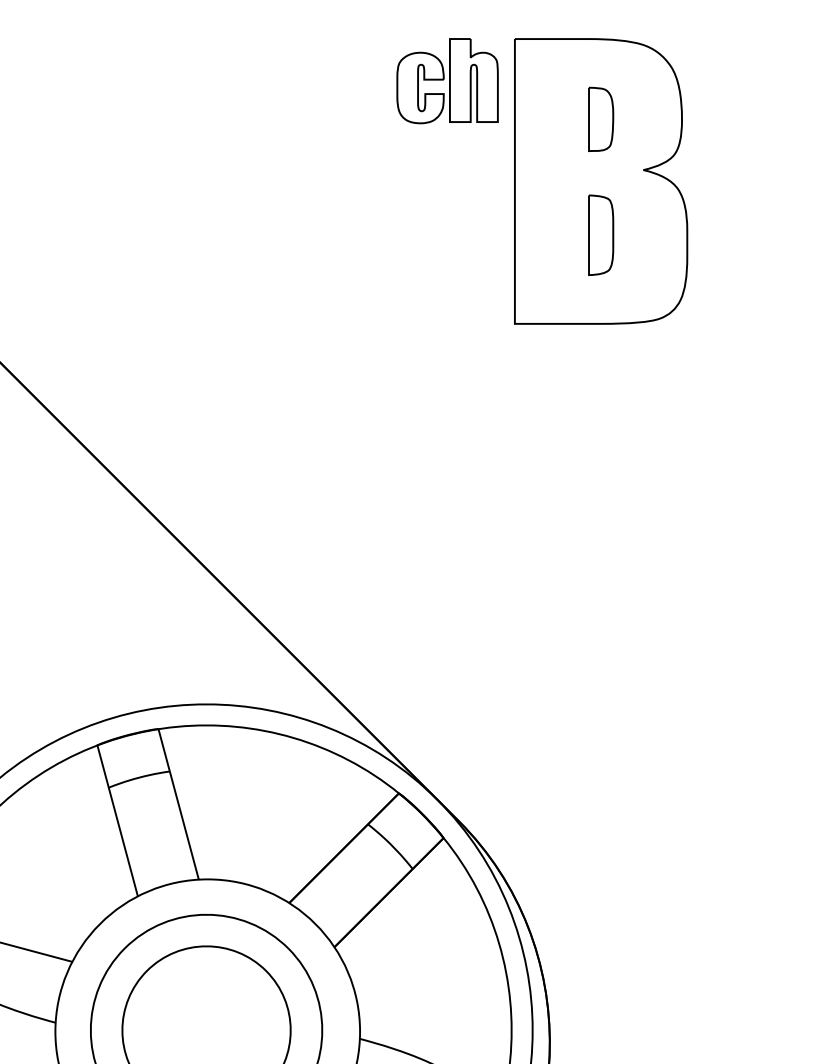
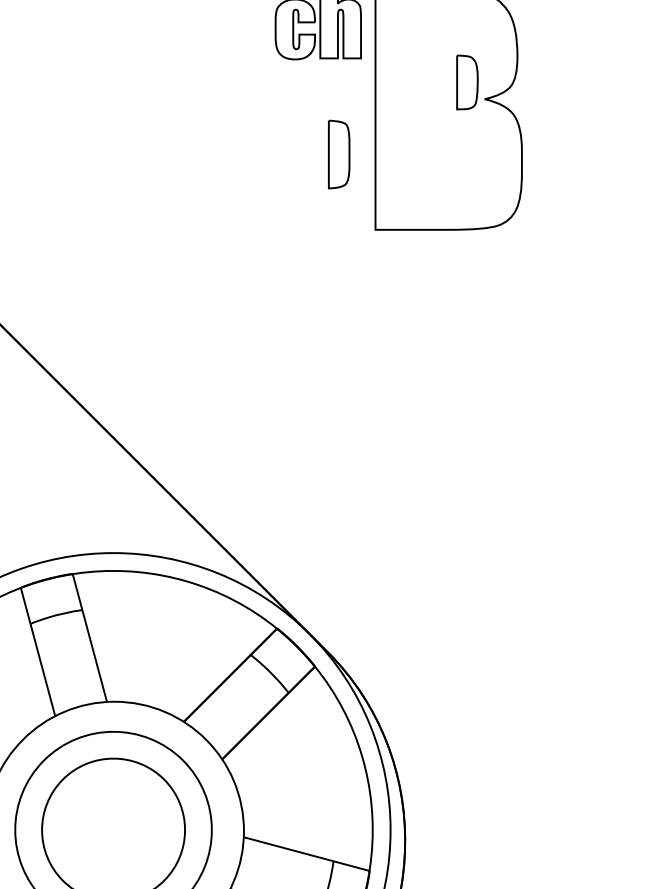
part: (601, 118) -> (467, 81), moved
part: (601, 234) -> (339, 153), moved

